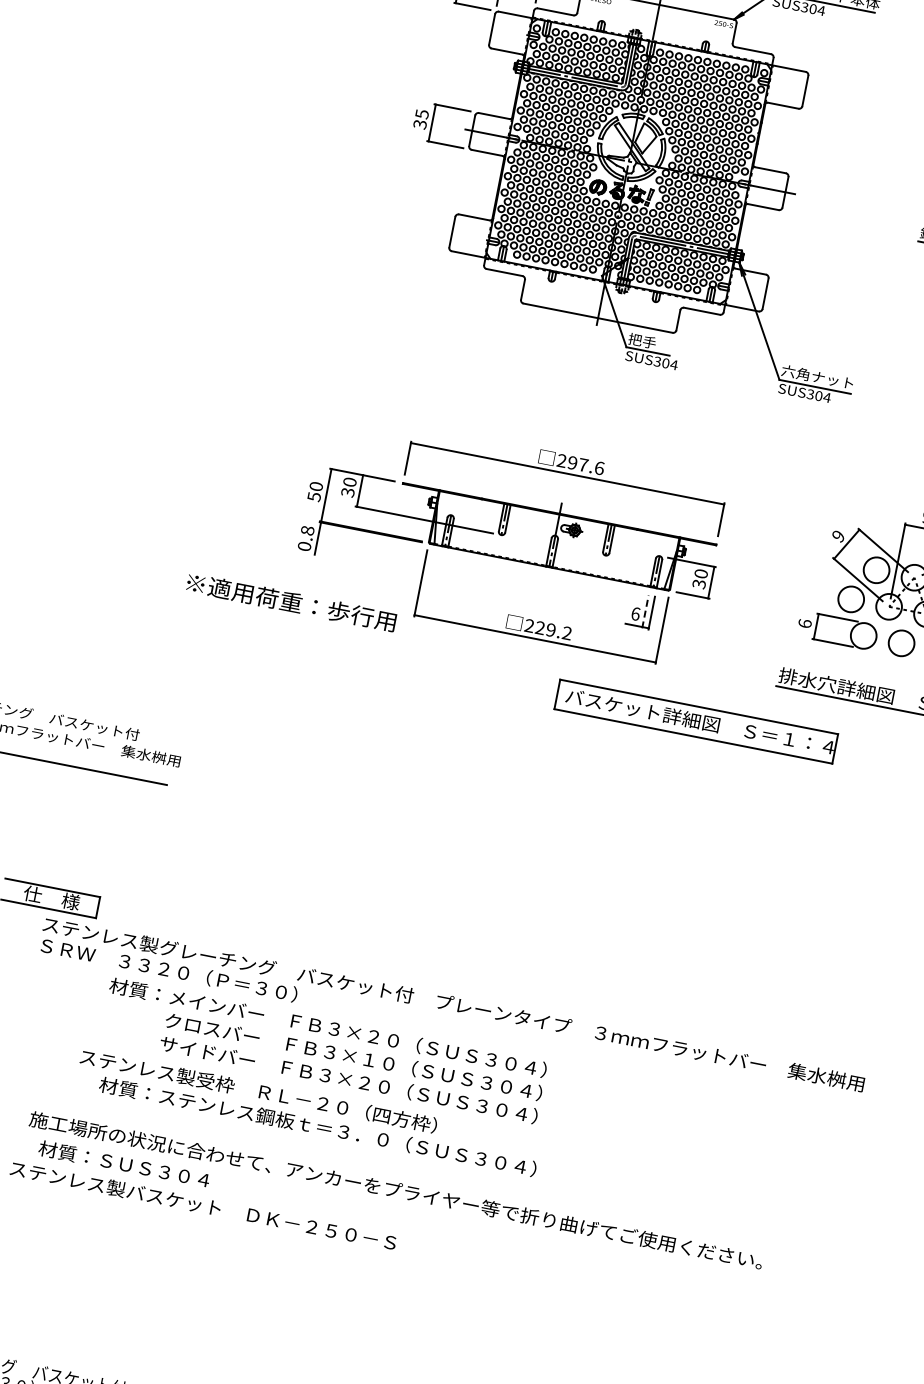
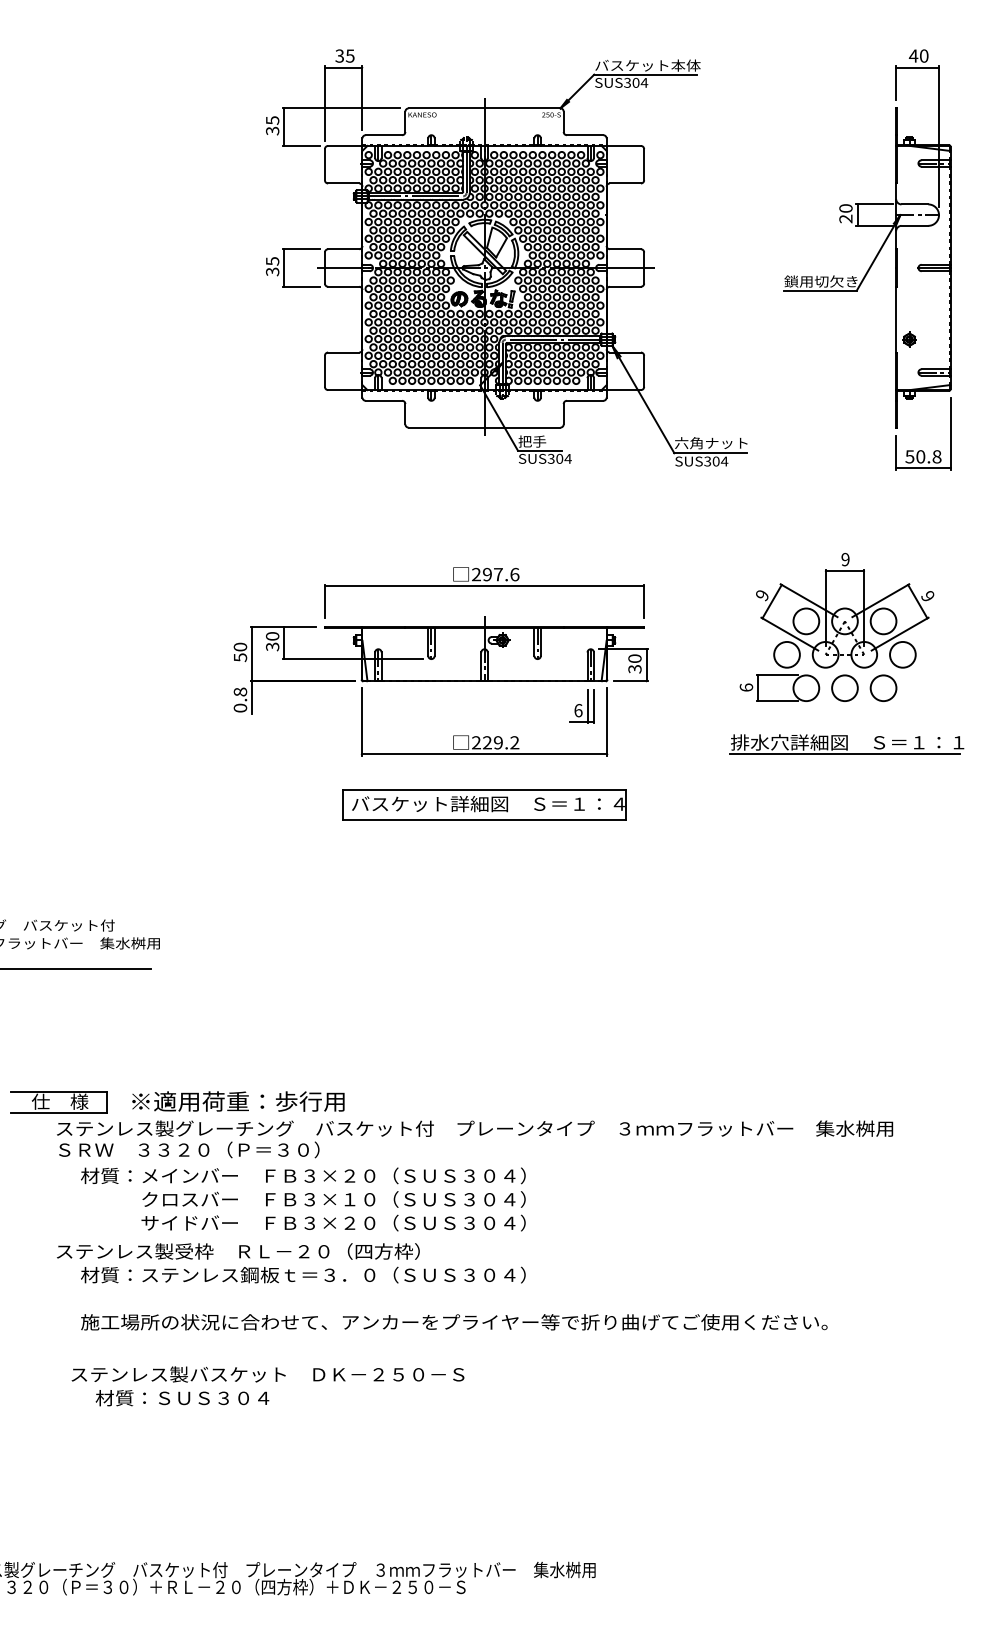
text: (291, 602) -> (238, 1101), moved
line: (645, 611) -> (587, 706), dashed -> solid
part: (696, 721) -> (484, 804), moved
text: (323, 1050) -> (303, 1199), moved
text: (308, 1113) -> (291, 1263), moved
text: (124, 1164) -> (182, 1398), moved

